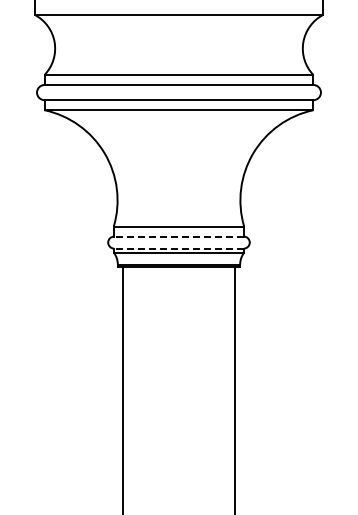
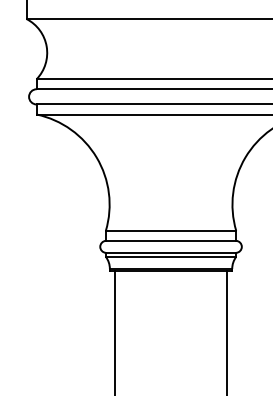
line: (178, 236) -> (170, 240), dashed -> solid
line: (178, 248) -> (170, 252), dashed -> solid

